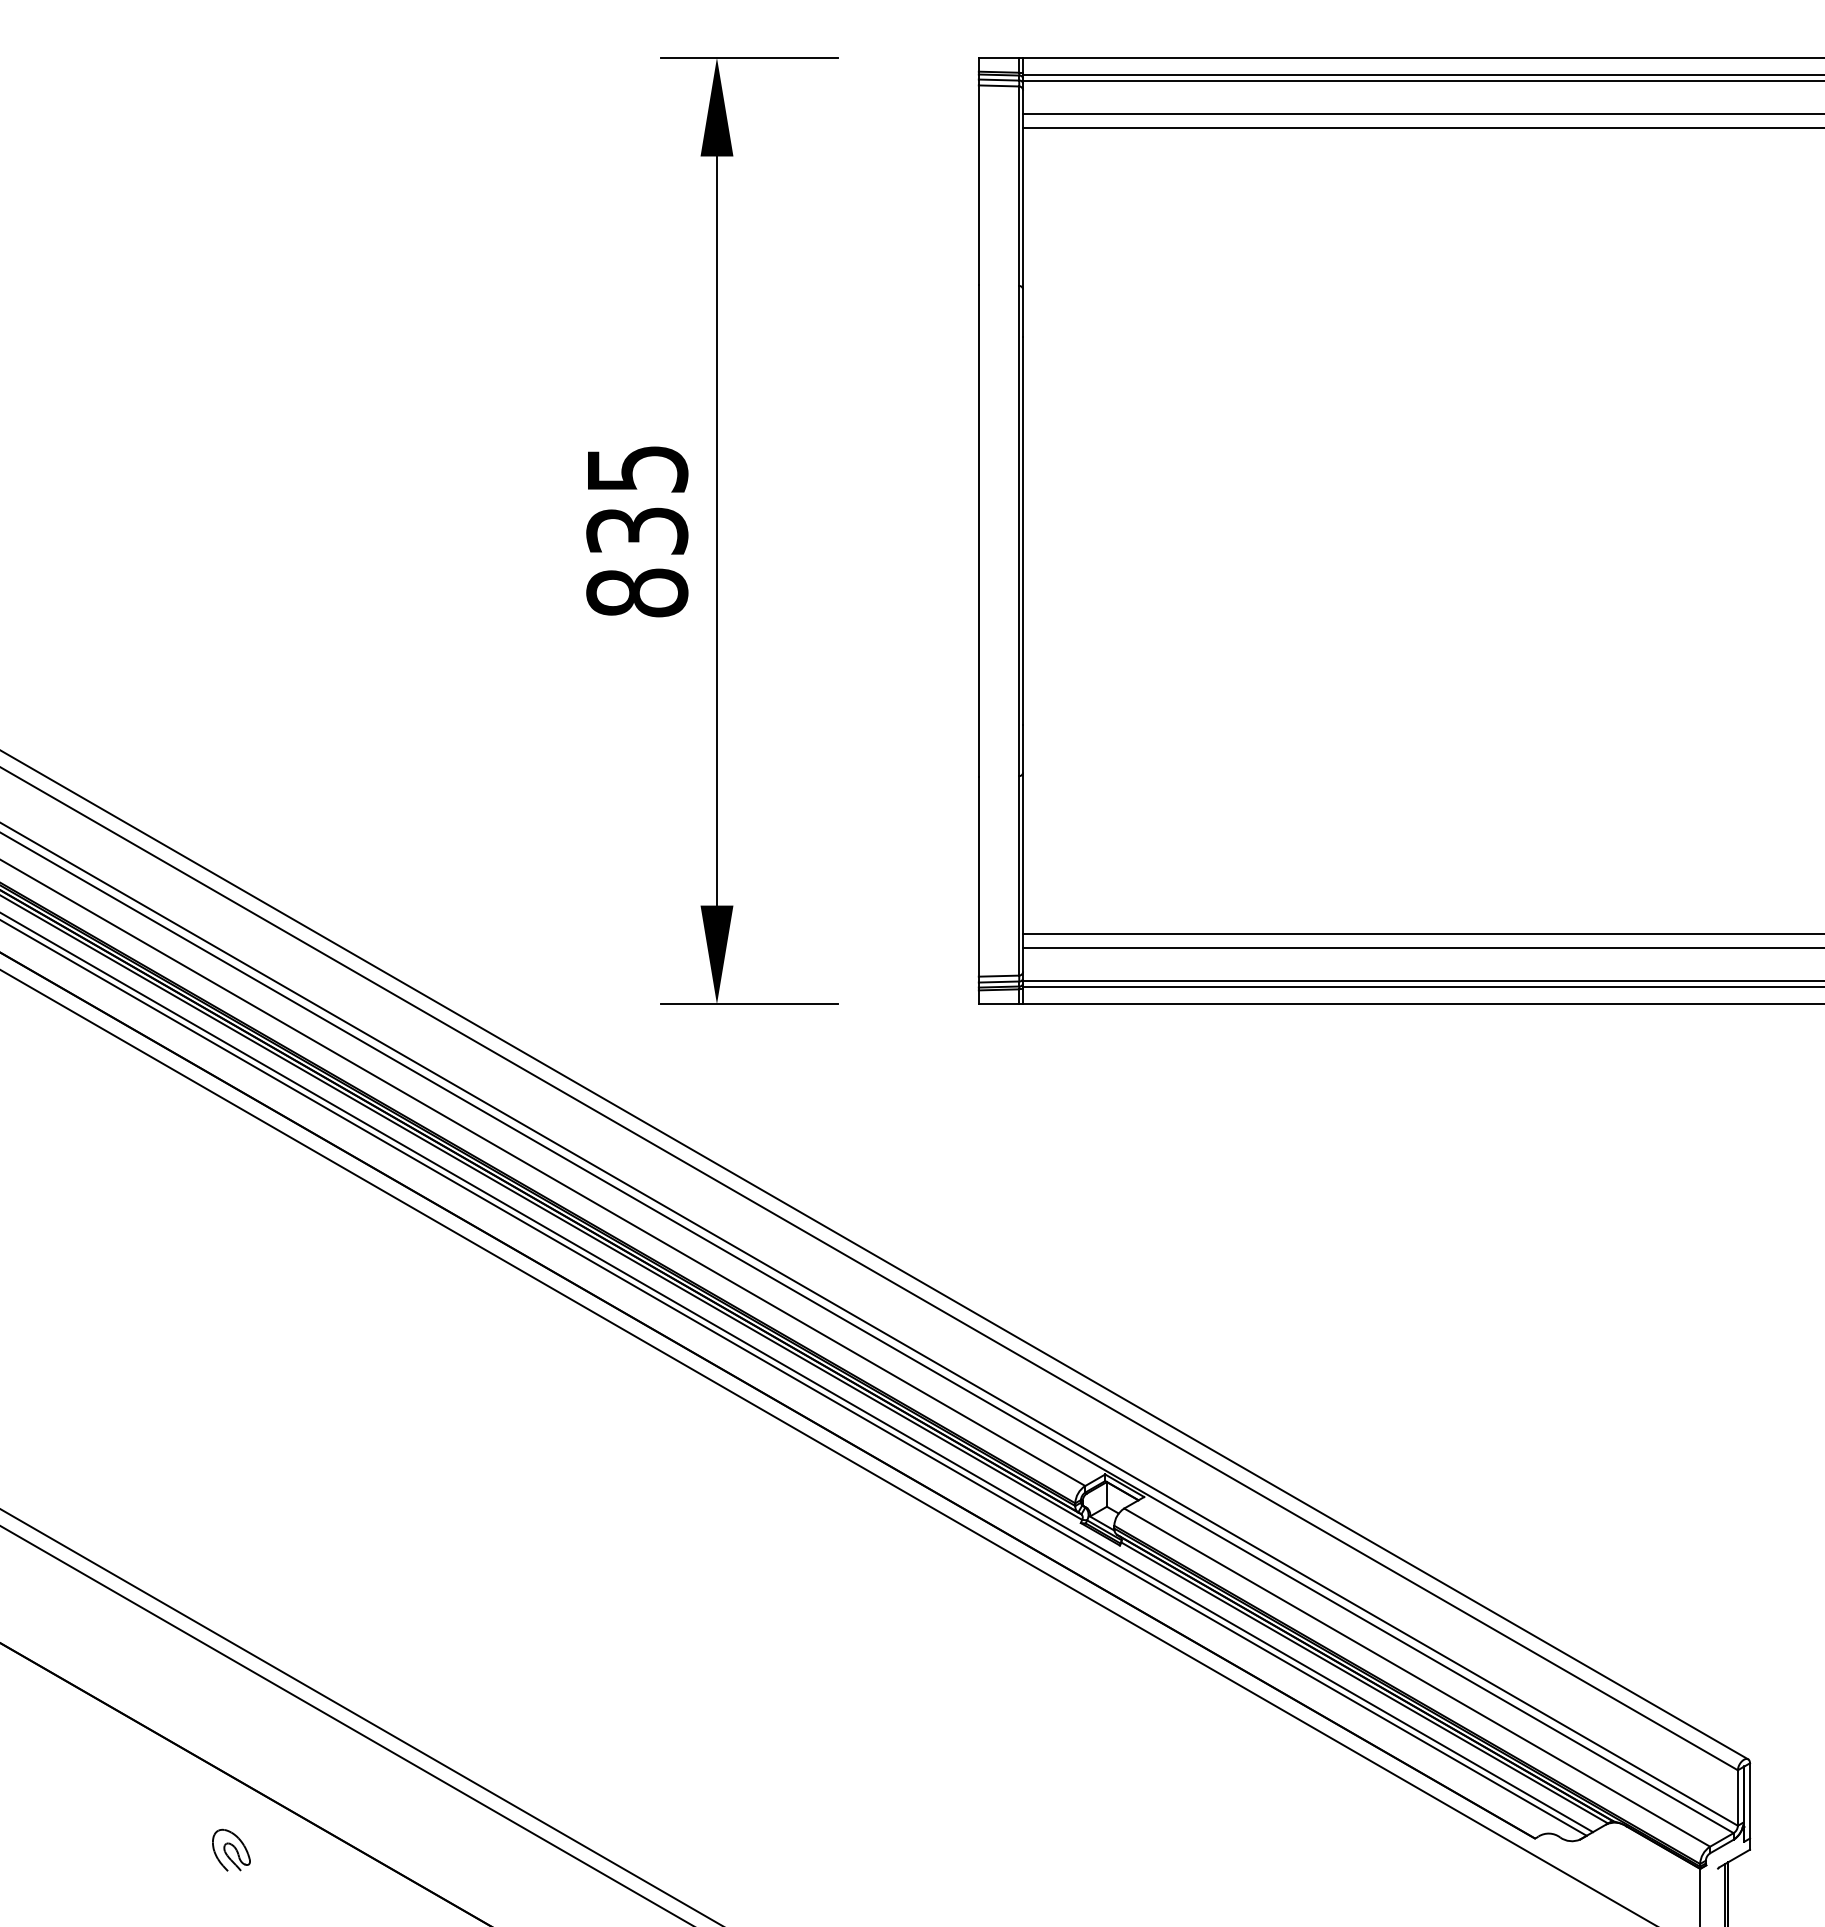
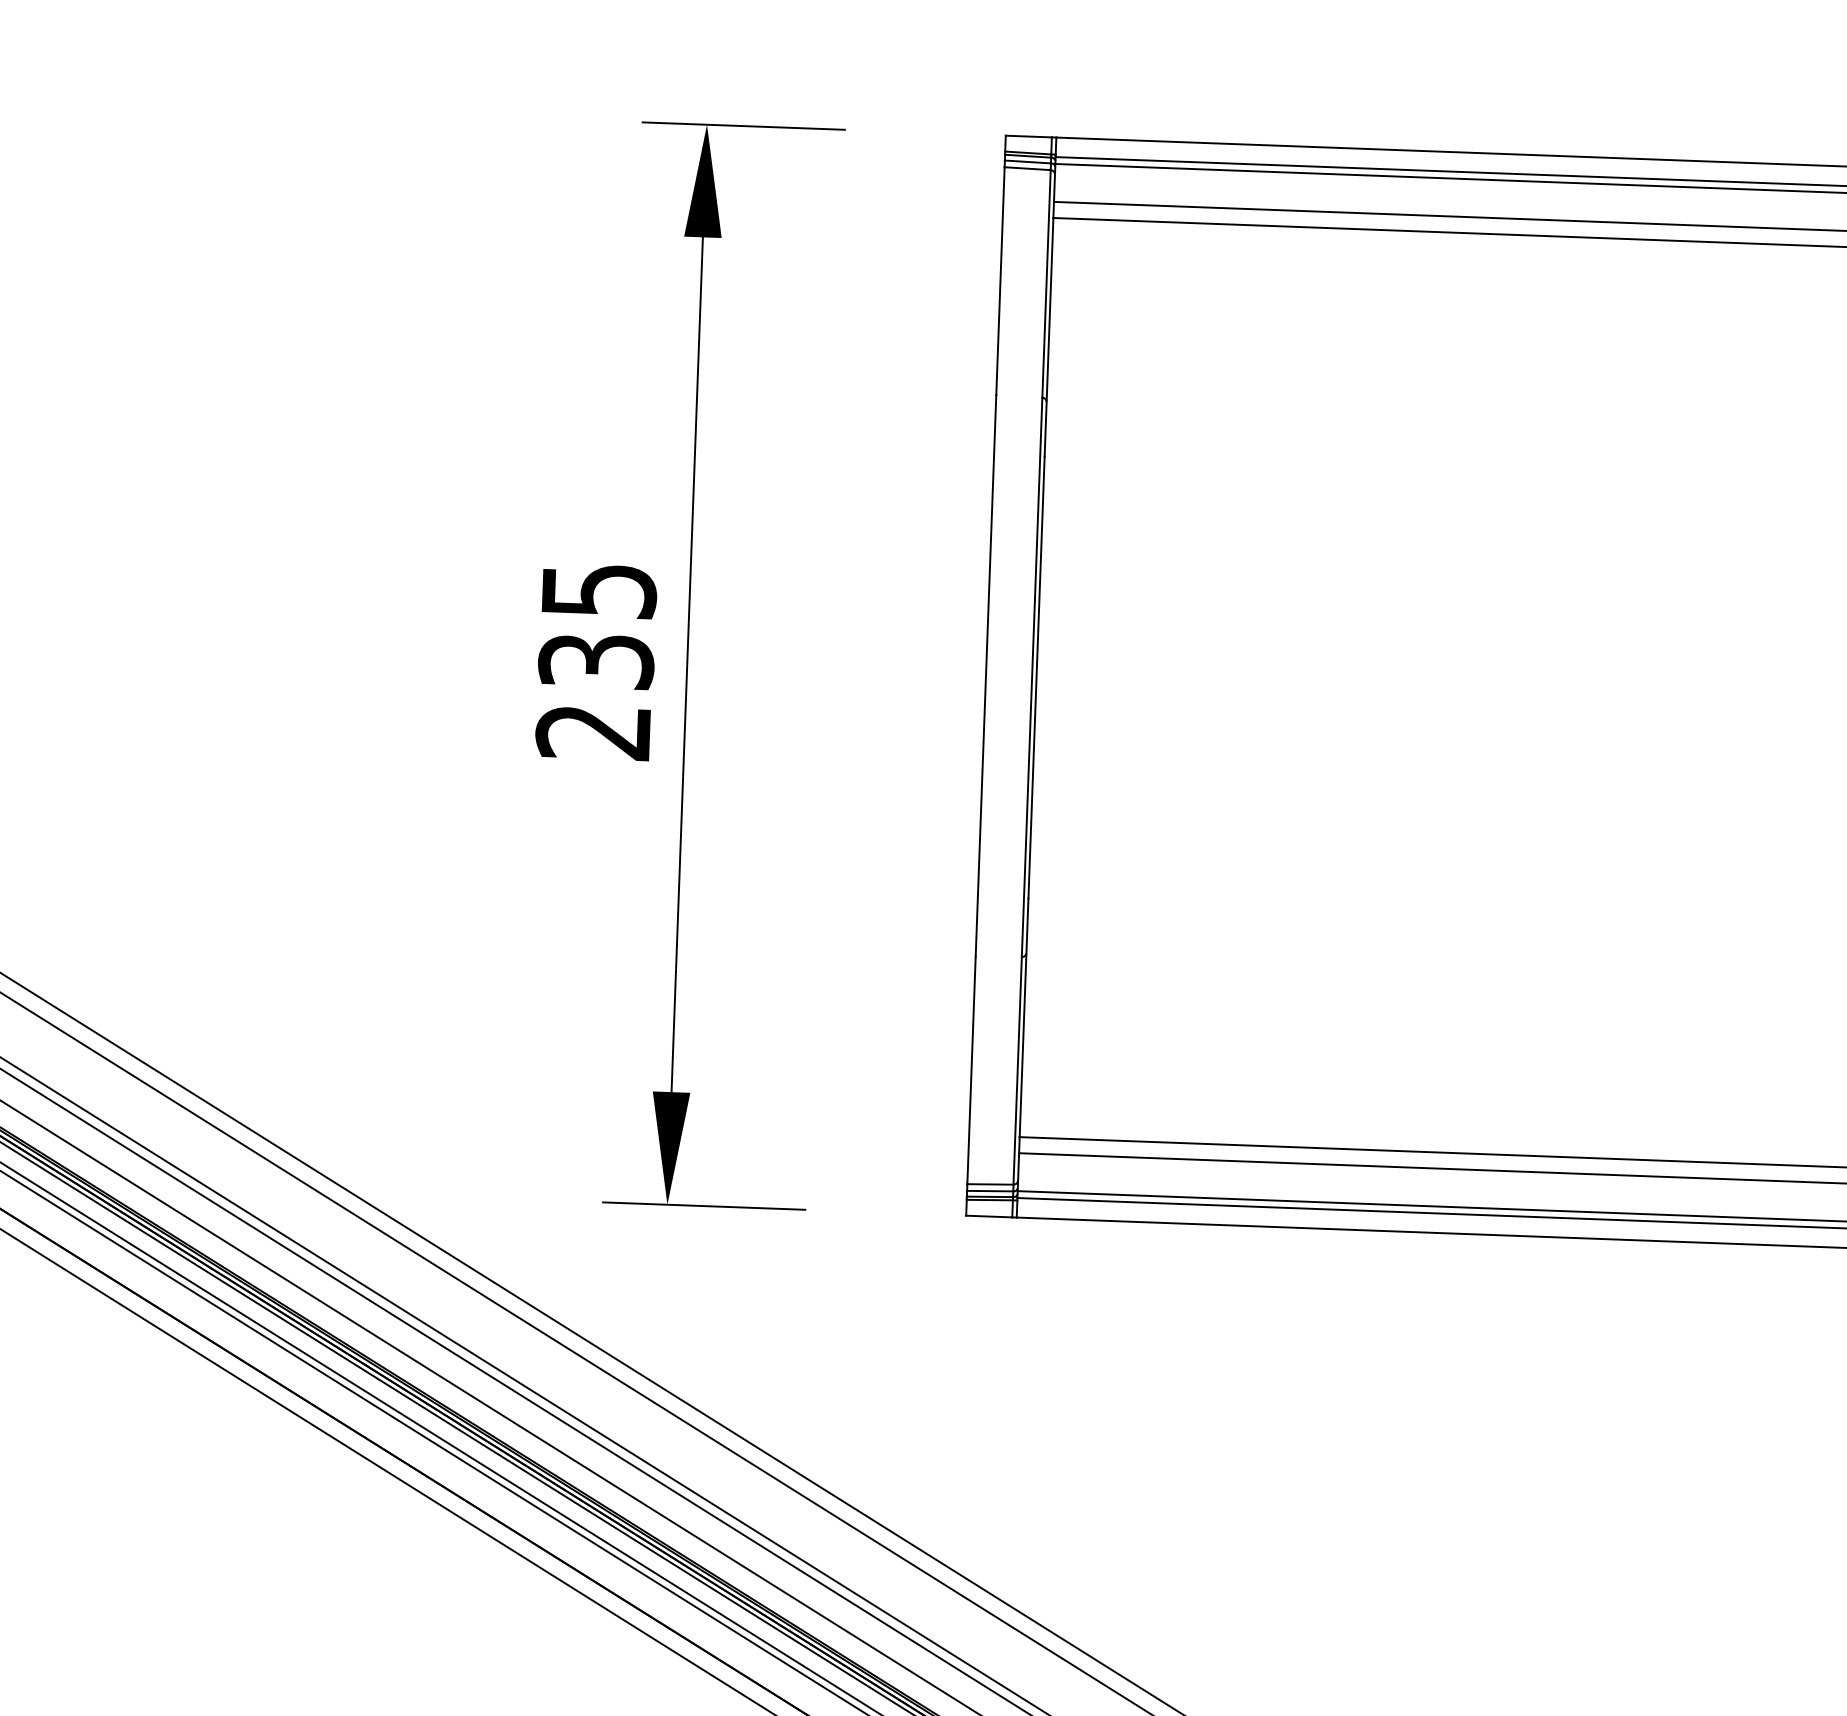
text: (637, 592) -> (593, 731), 835 -> 235

